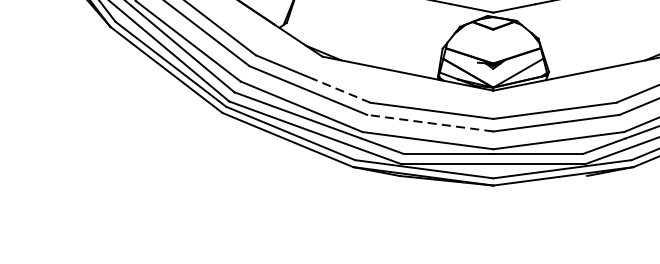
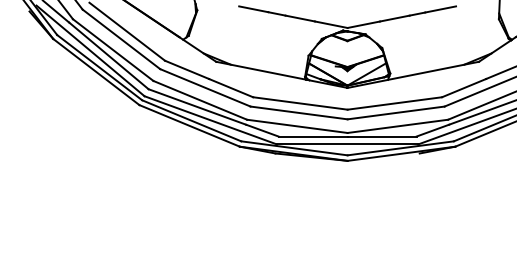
line: (342, 91) -> (231, 88), dashed -> solid
line: (430, 122) -> (299, 112), dashed -> solid

